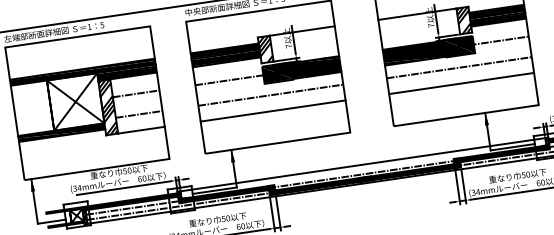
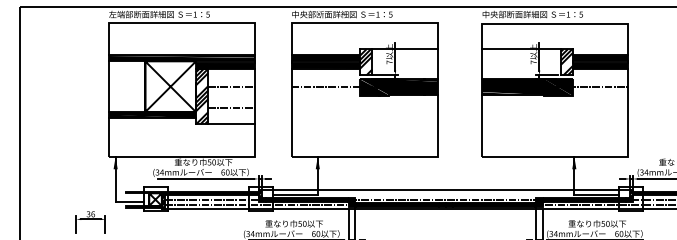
line: (458, 68) -> (554, 108), removed
line: (460, 83) -> (554, 124), removed
line: (270, 95) -> (364, 108), removed
line: (272, 111) -> (364, 124), removed

